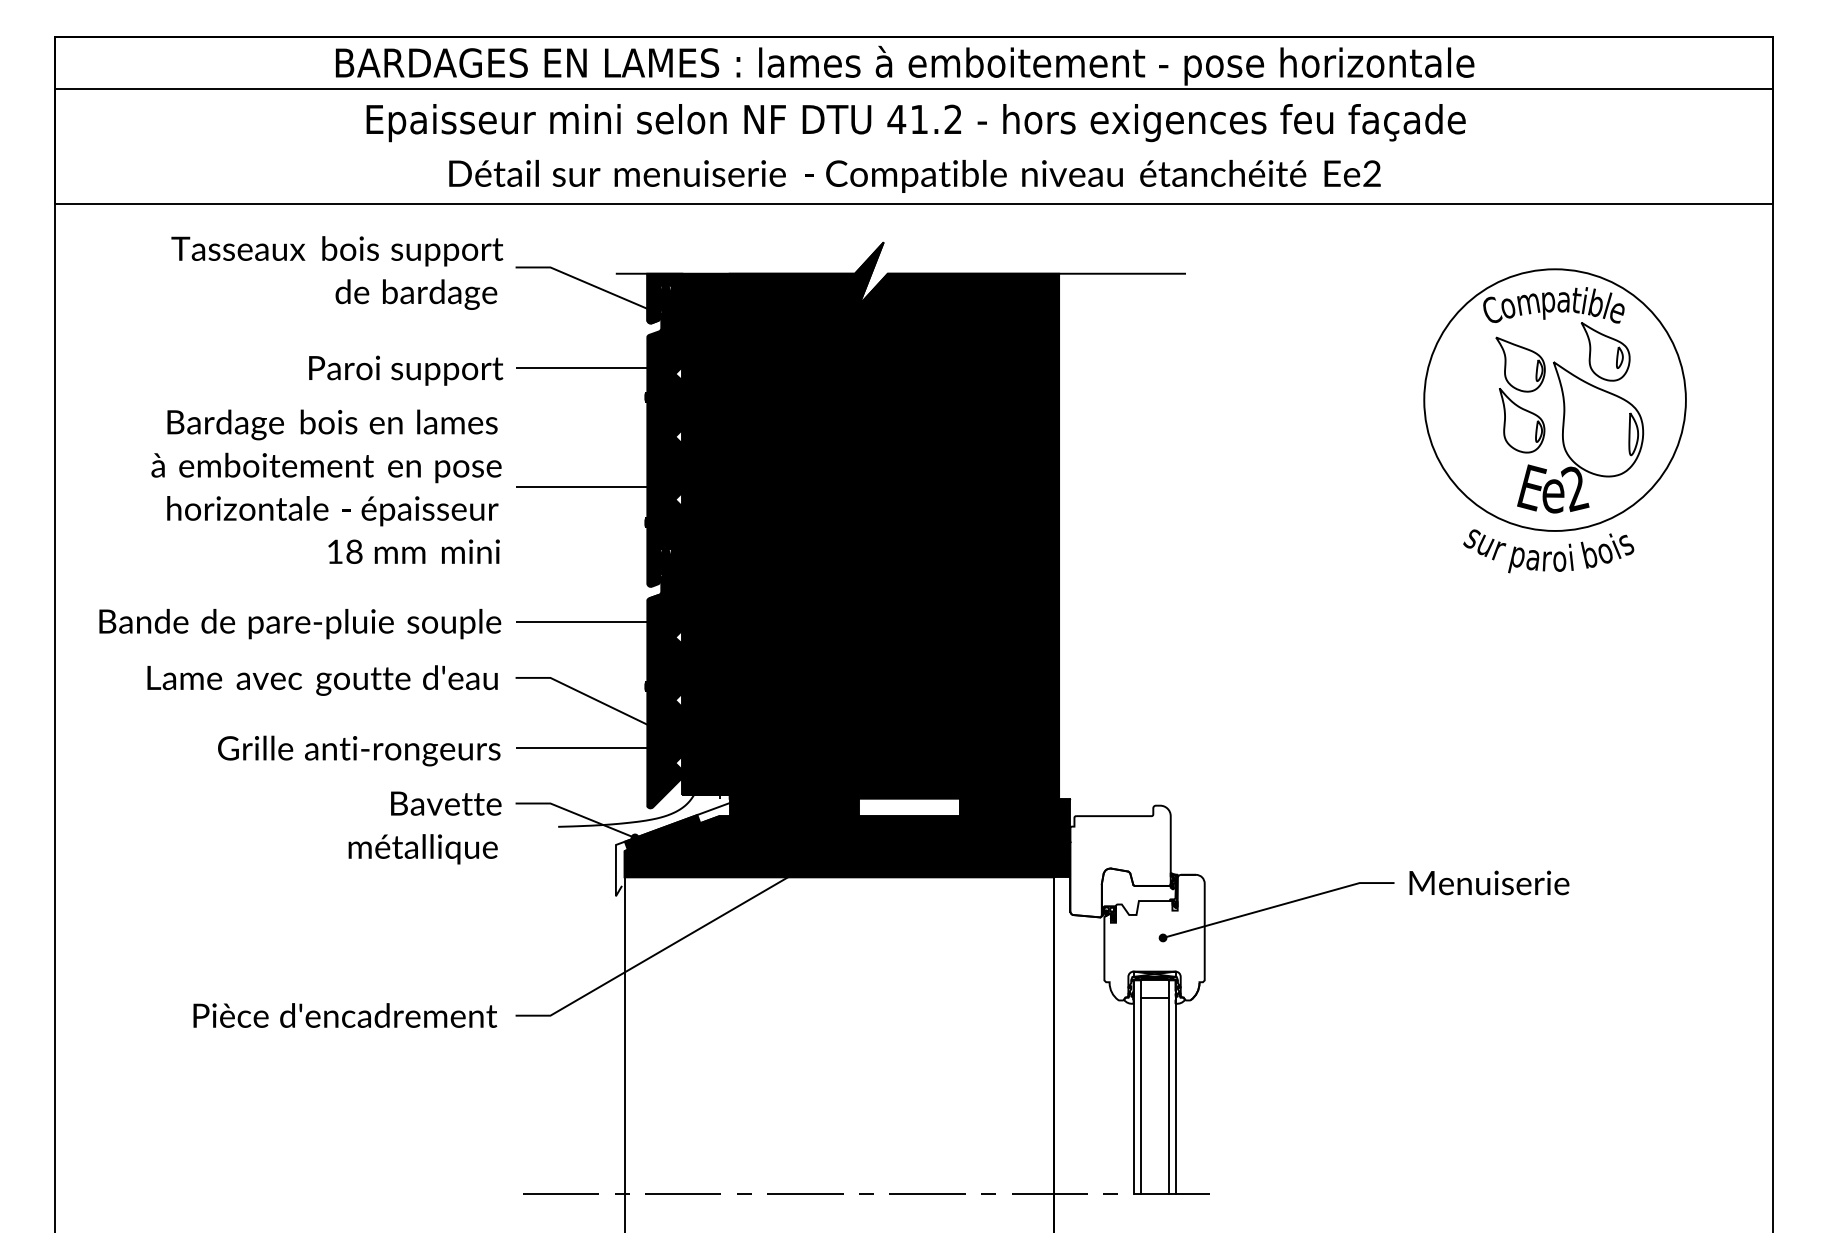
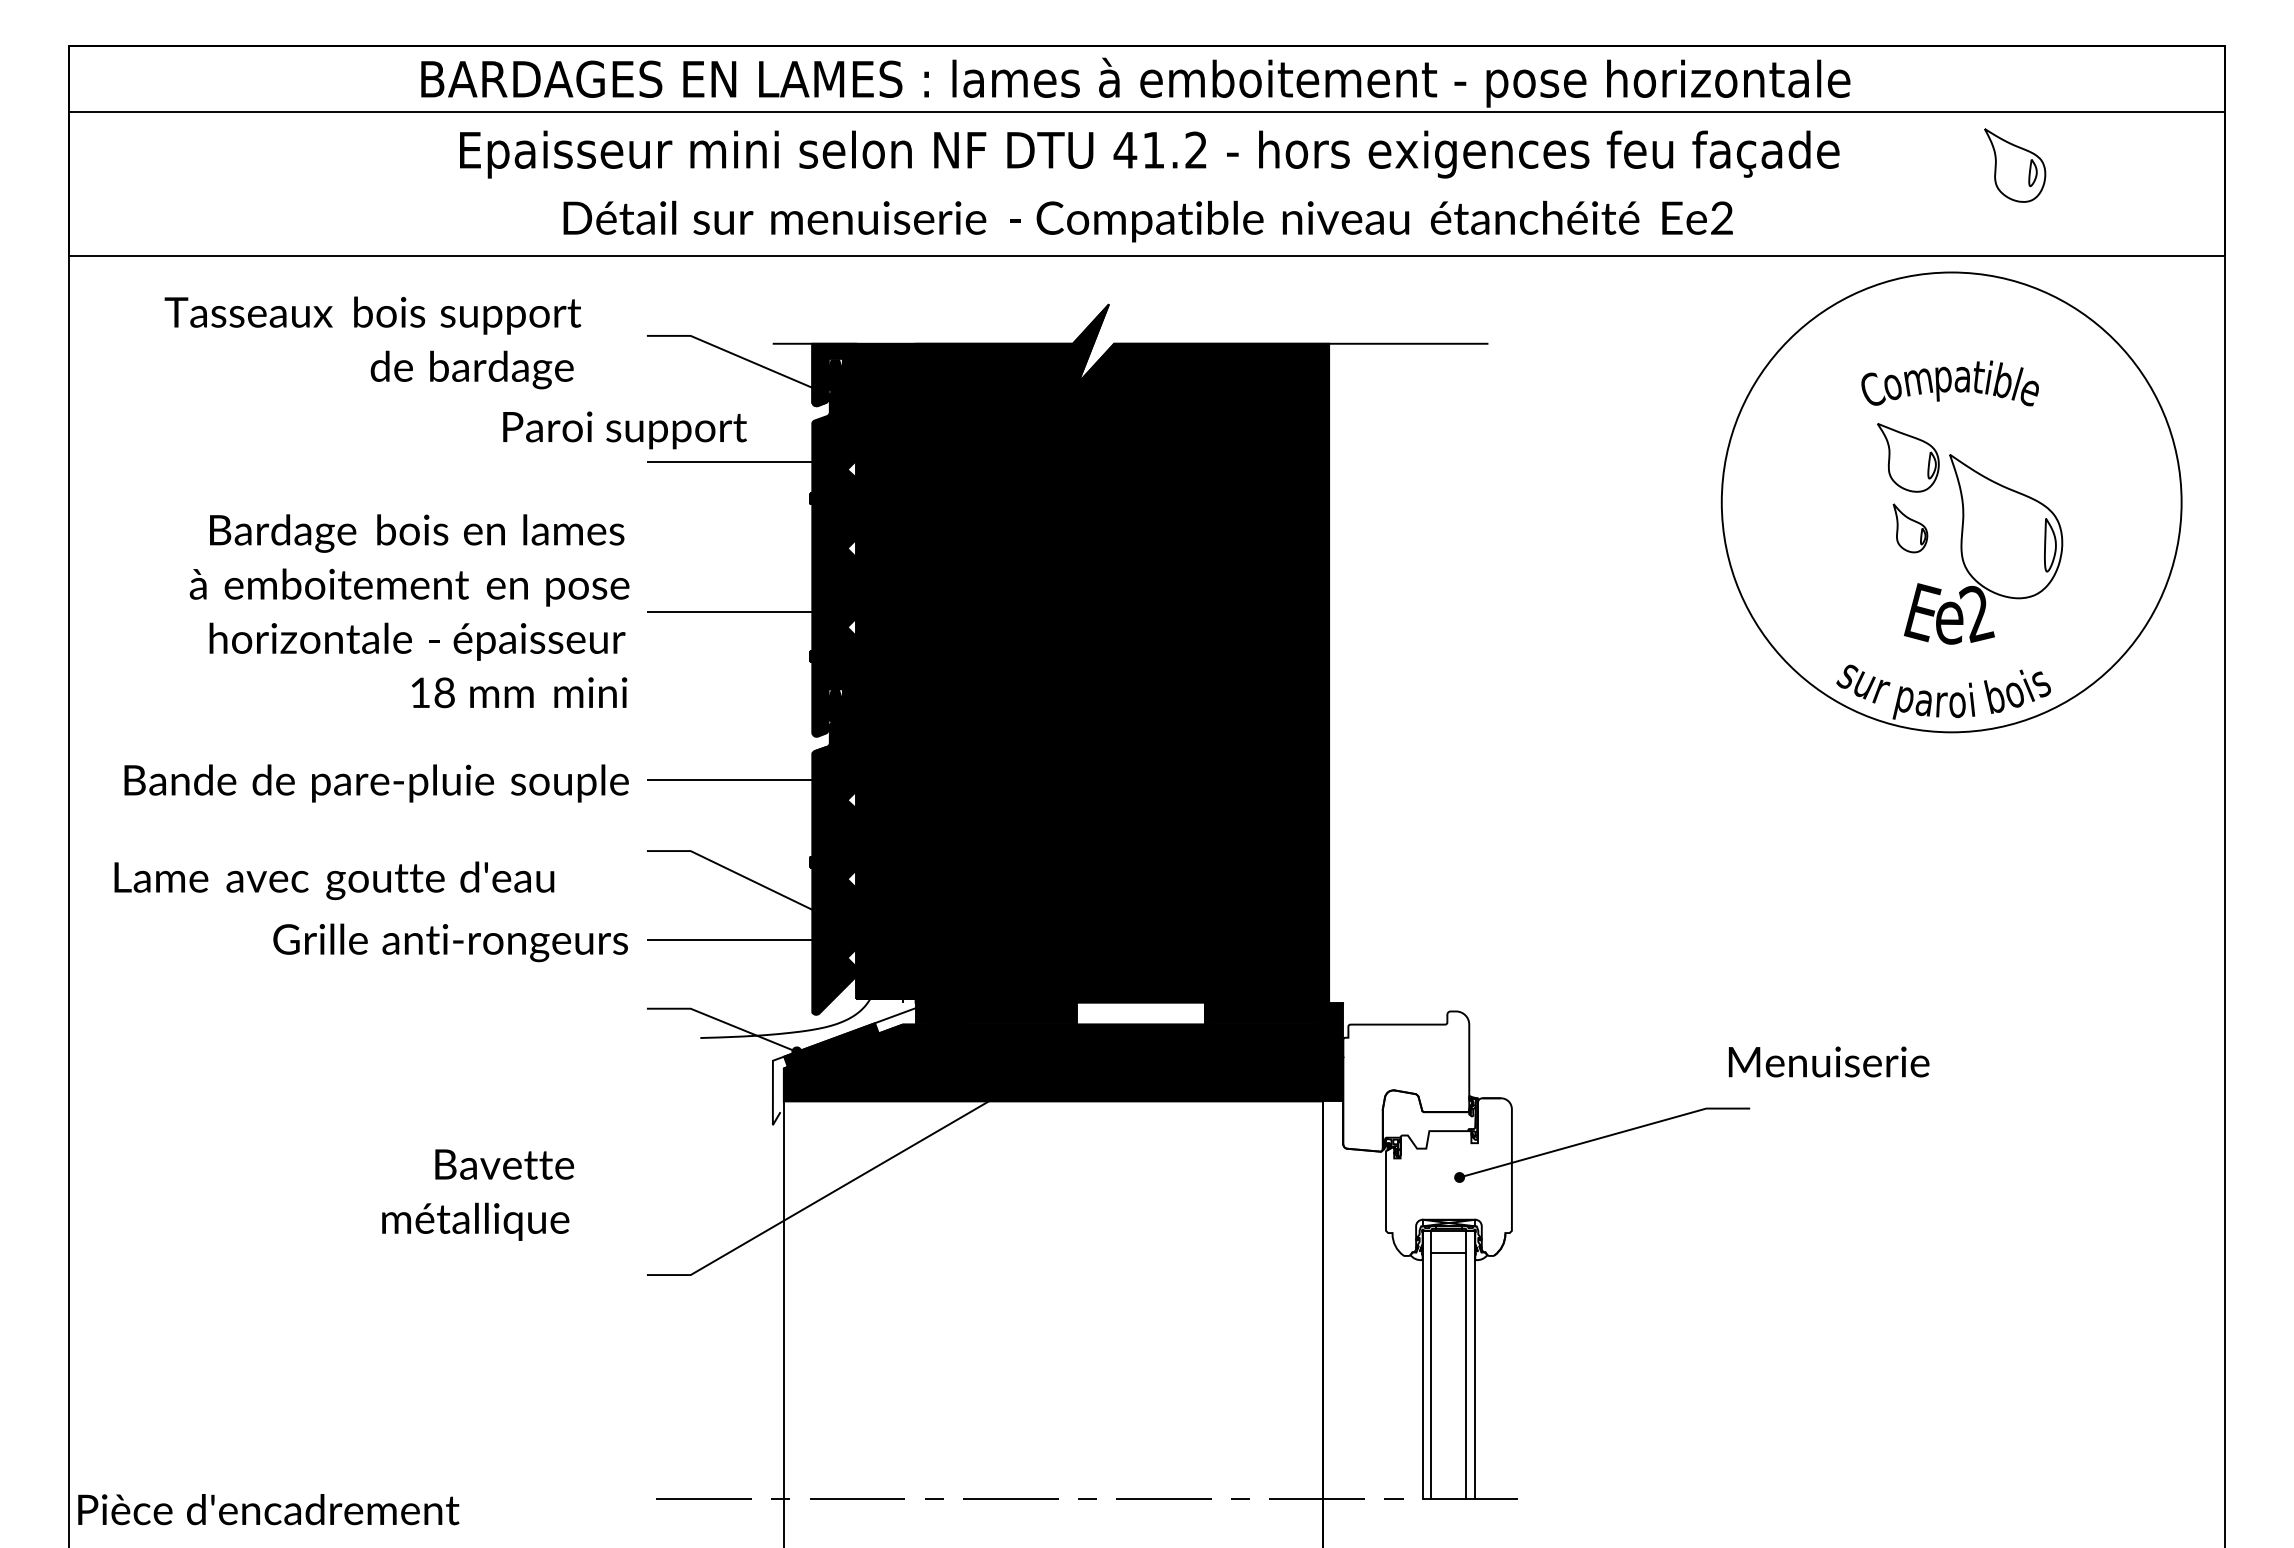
text: (337, 272) -> (373, 342), moved
part: (1605, 351) -> (2014, 165), moved
text: (406, 370) -> (625, 430), moved
circle: (1554, 399) -> (1950, 501), size x1.4
part: (1522, 420) -> (1910, 527), size x0.6
text: (322, 680) -> (334, 880), moved
text: (424, 827) -> (477, 1194), moved
text: (1489, 882) -> (1829, 1061), moved
text: (345, 1015) -> (268, 1509), moved

